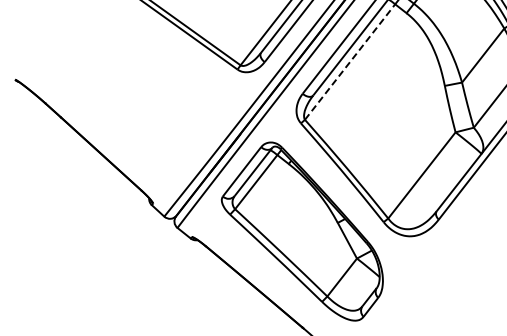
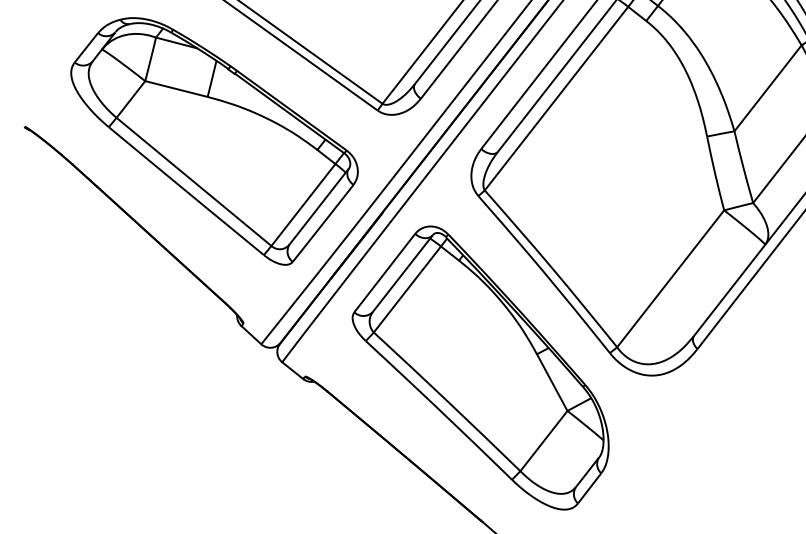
line: (350, 61) -> (557, 97), dashed -> solid
part: (134, 88) -> (213, 140), added

